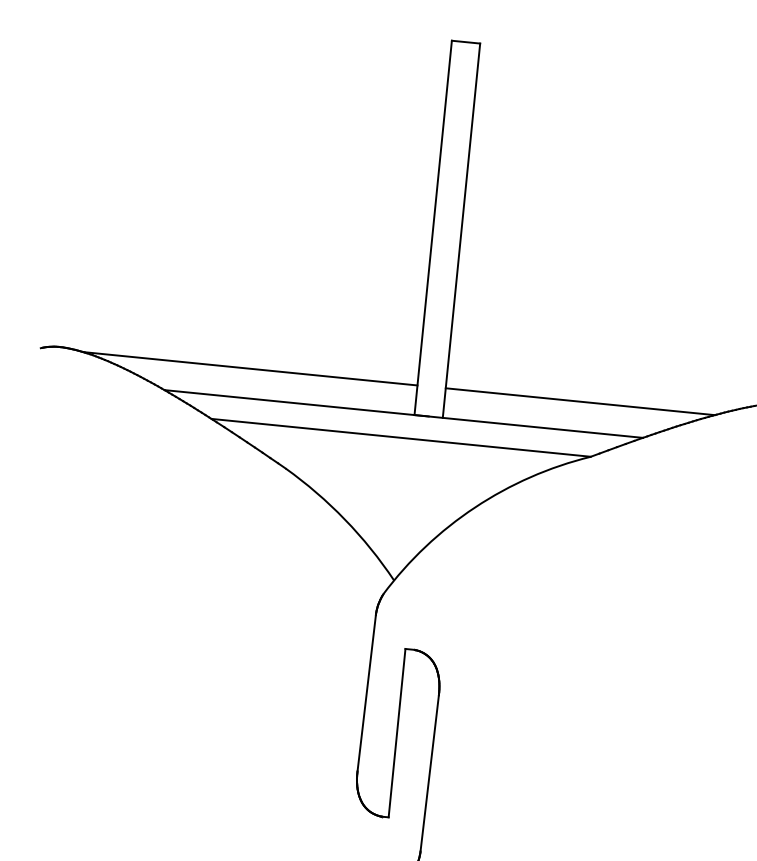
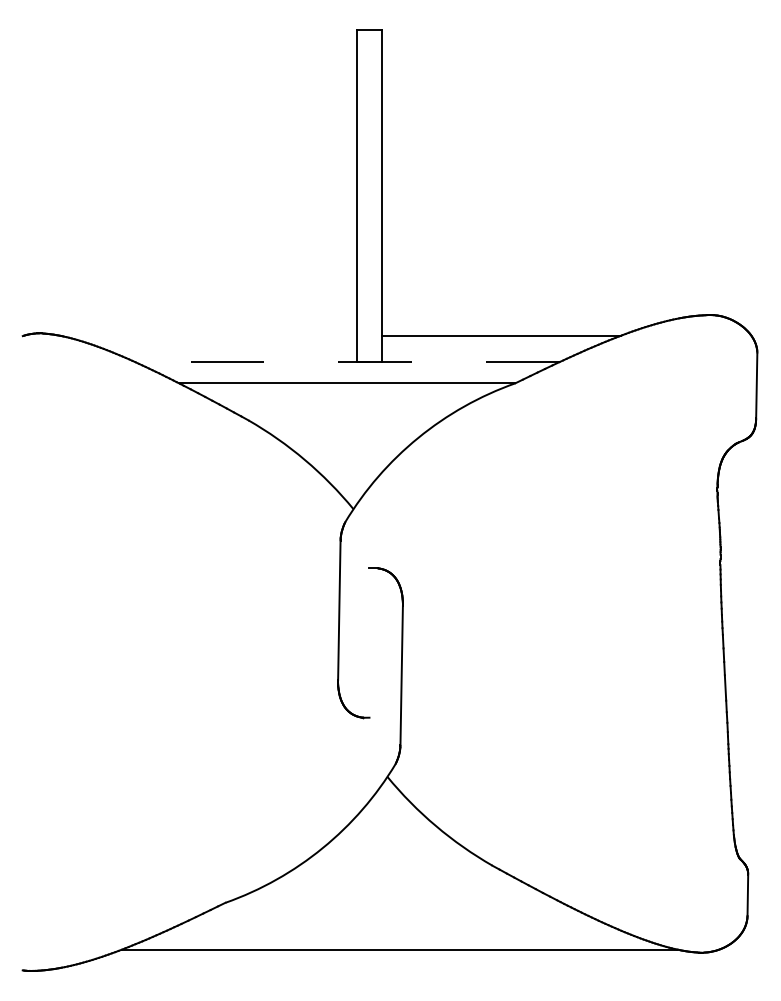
line: (250, 368) -> (208, 335), removed
line: (402, 414) -> (346, 362), solid -> dashed
line: (397, 732) -> (369, 642), removed

